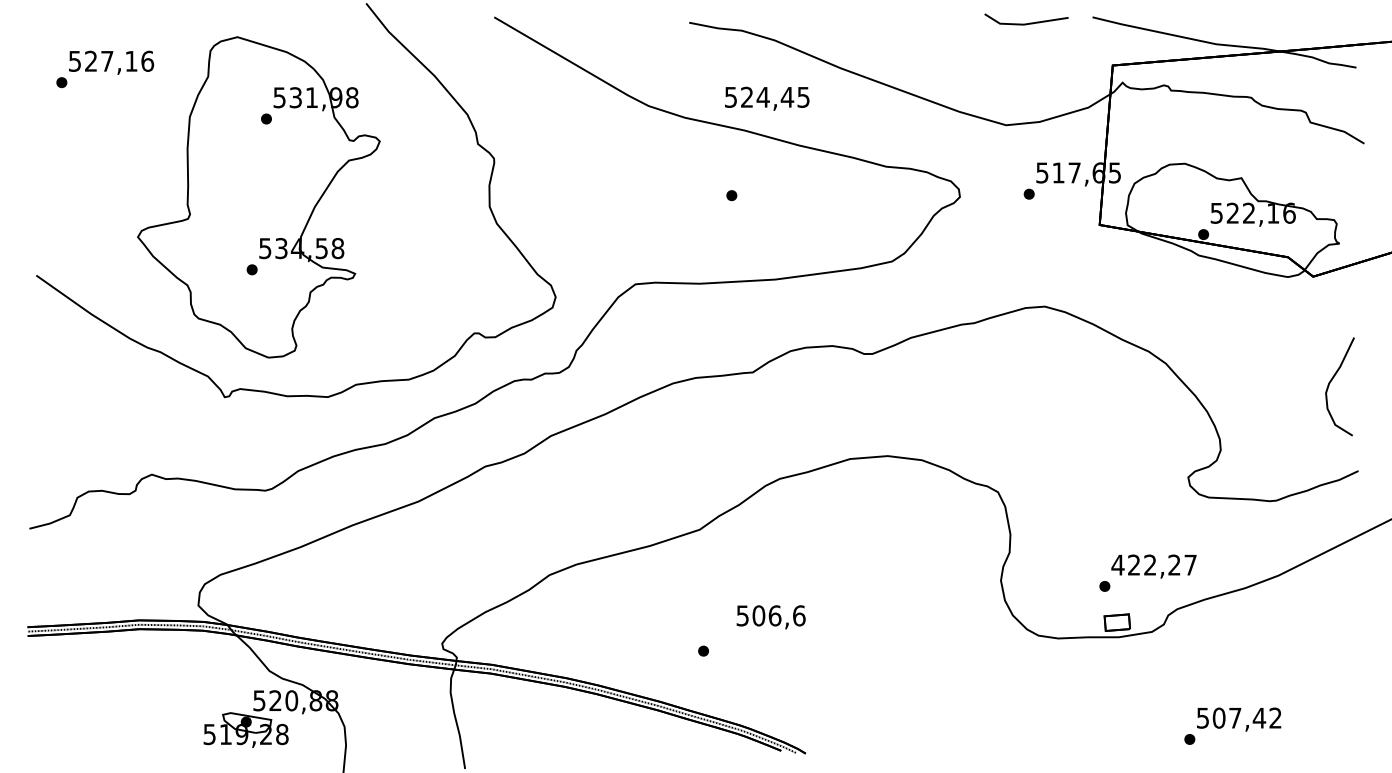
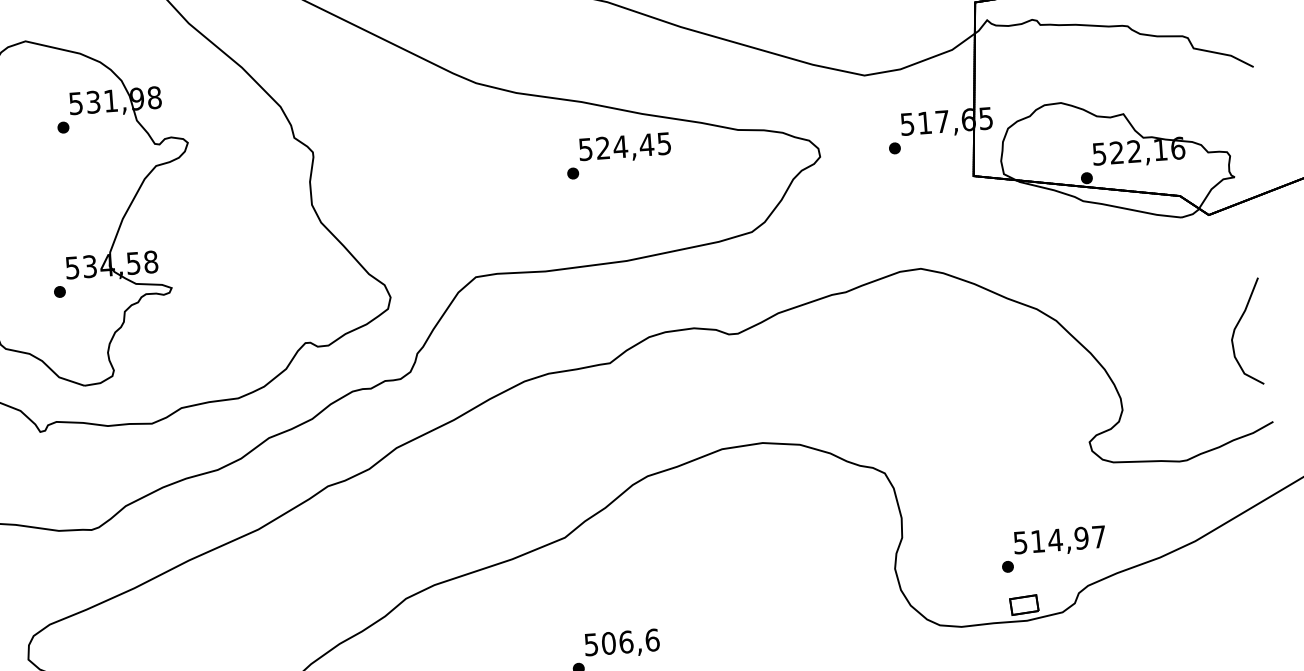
text: (767, 98) -> (625, 147), moved
text: (1145, 564) -> (1050, 539), 422,27 -> 514,97
text: (770, 617) -> (621, 644), moved

